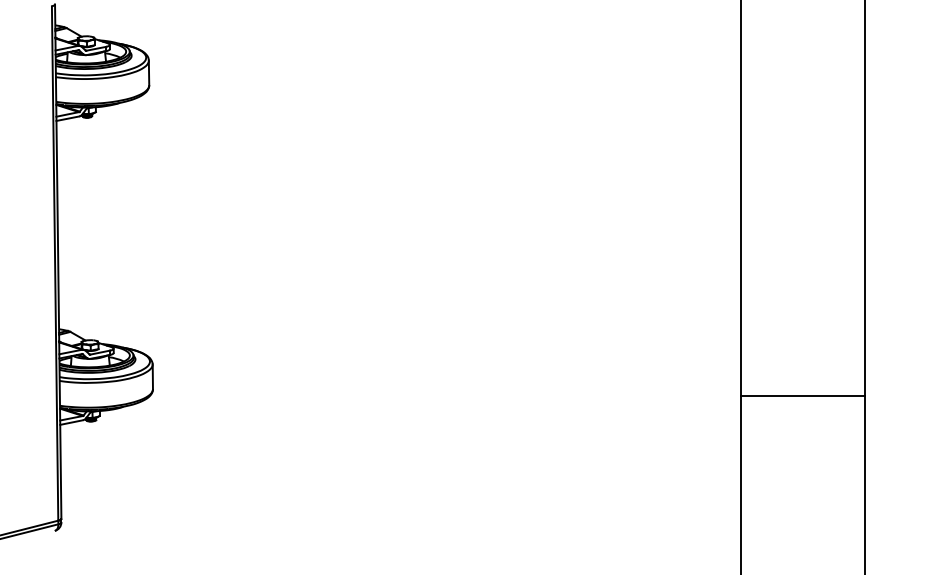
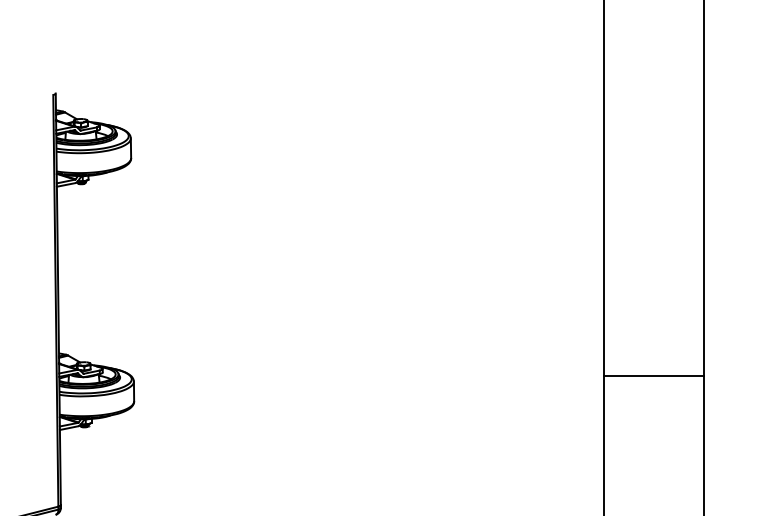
line: (803, 396) -> (654, 376), moved

